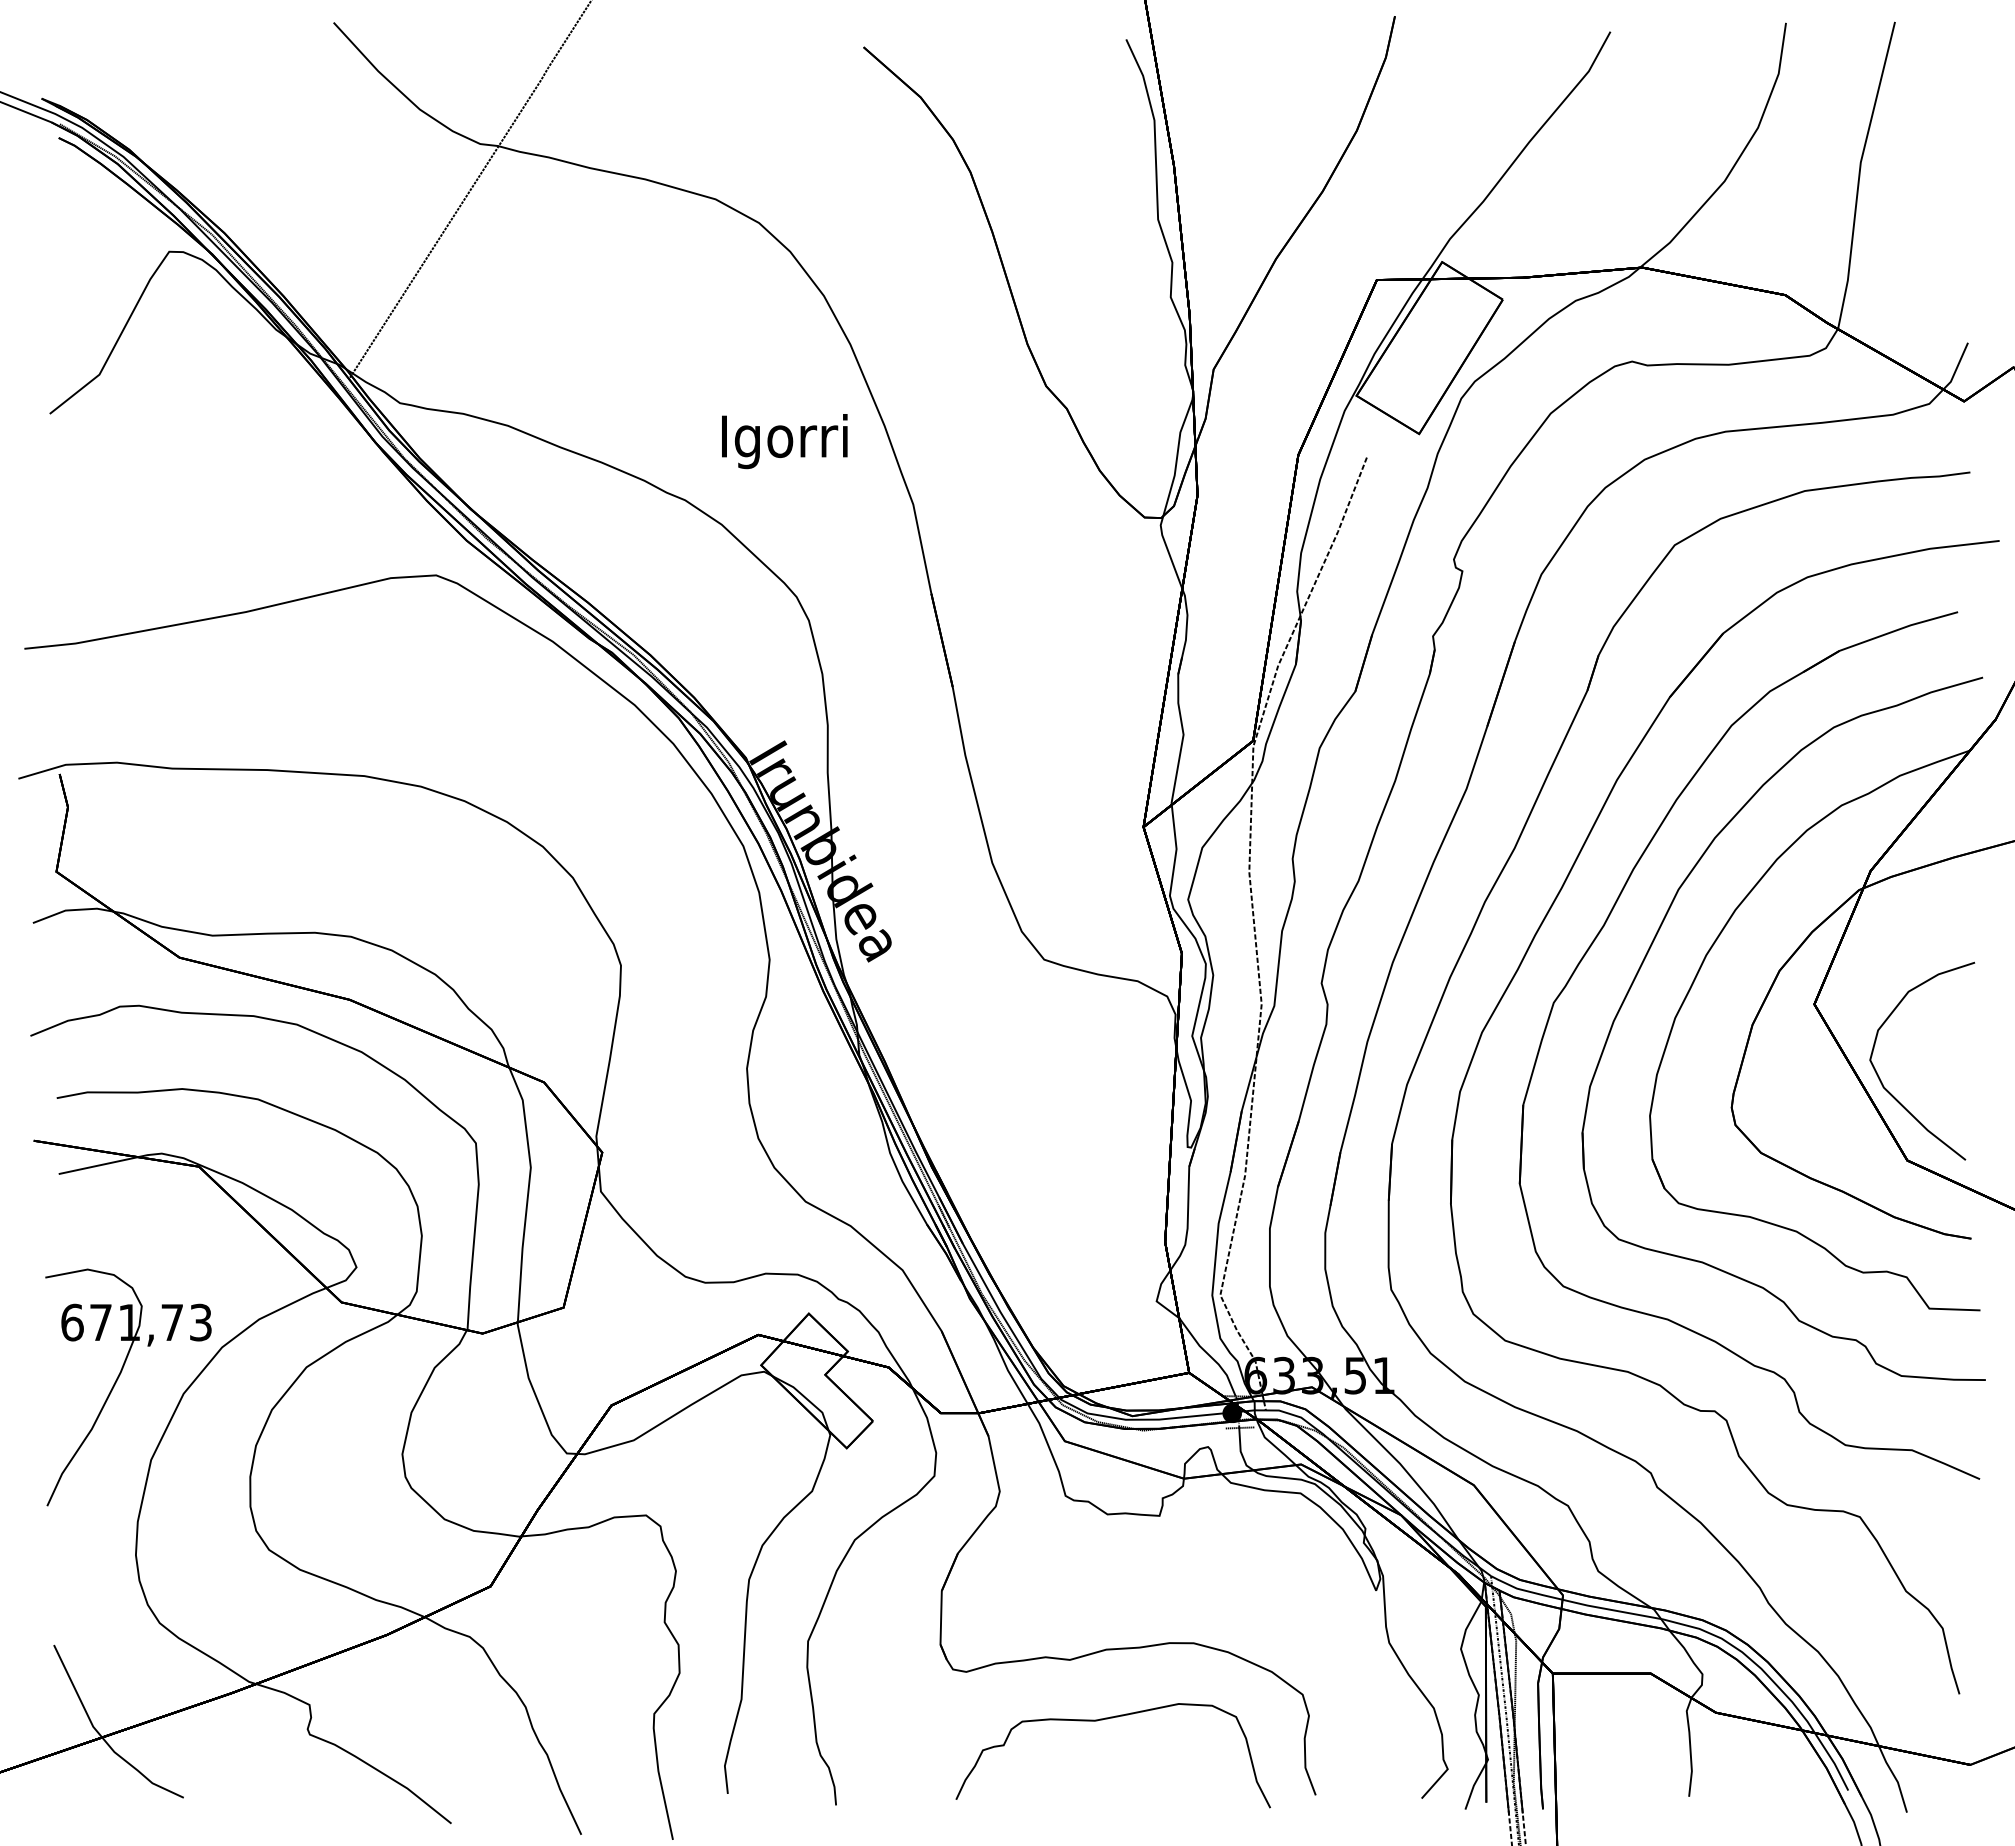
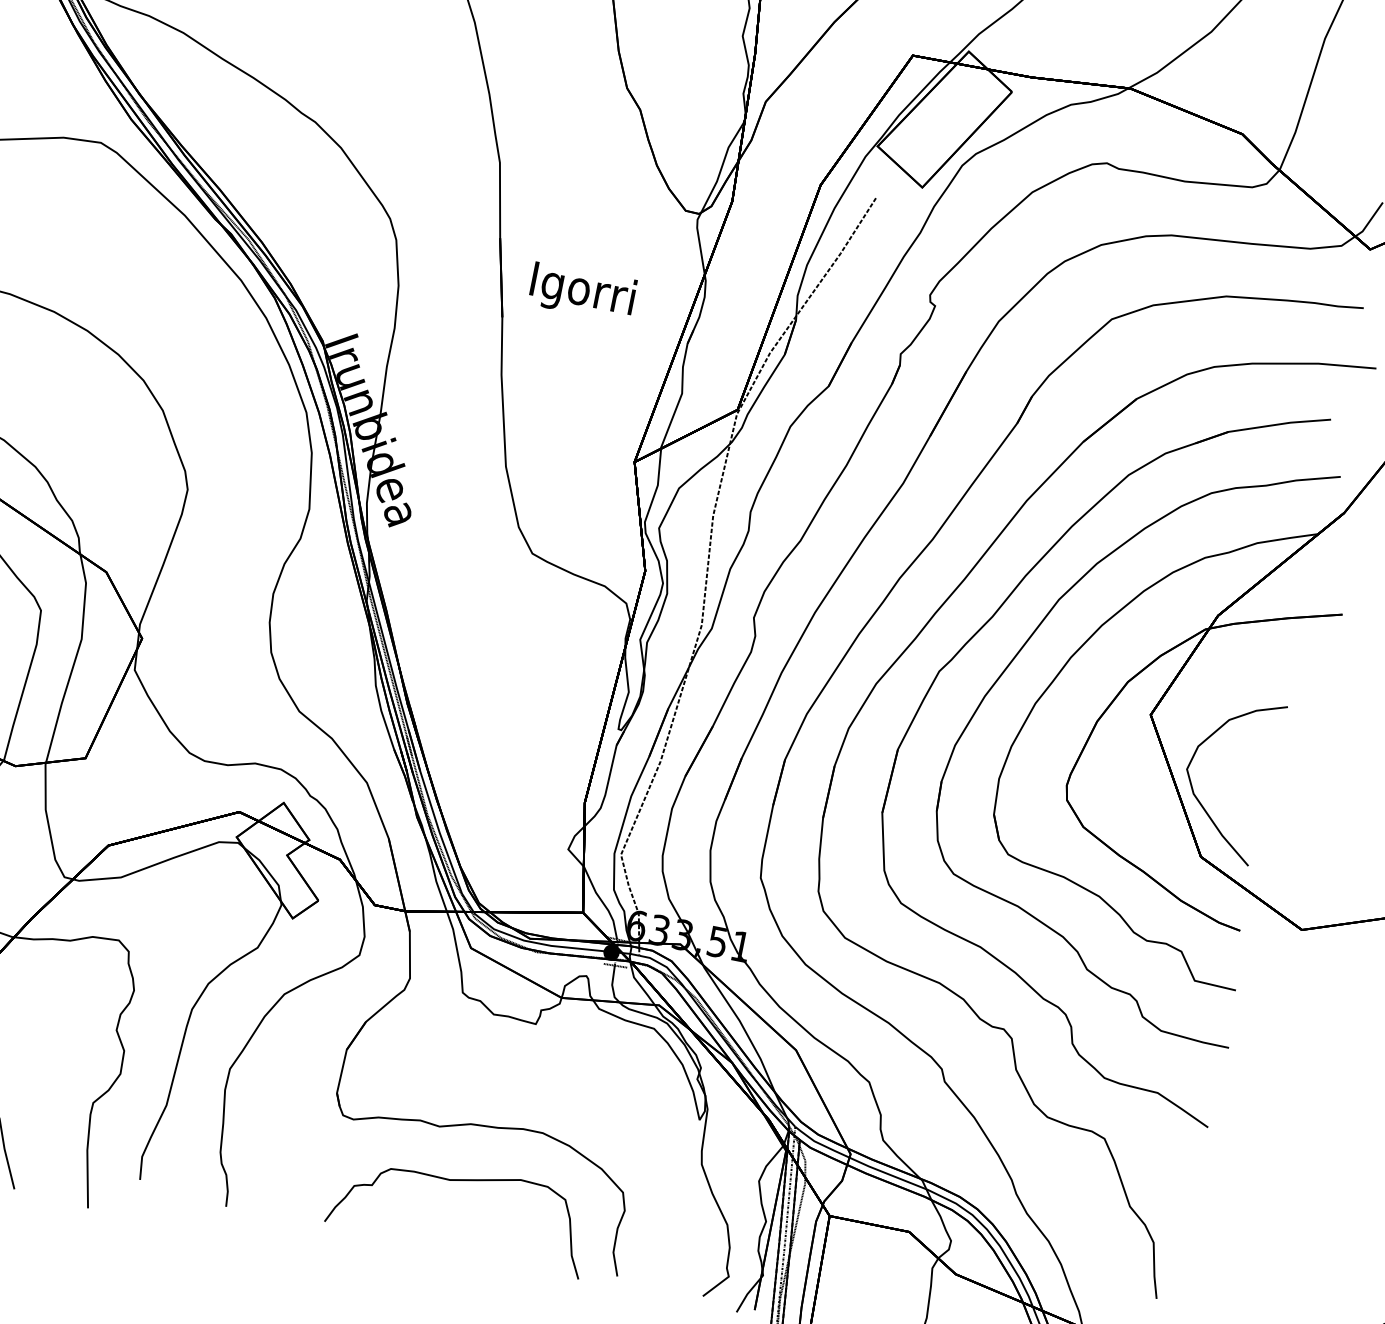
text: (784, 441) -> (582, 292), moved

